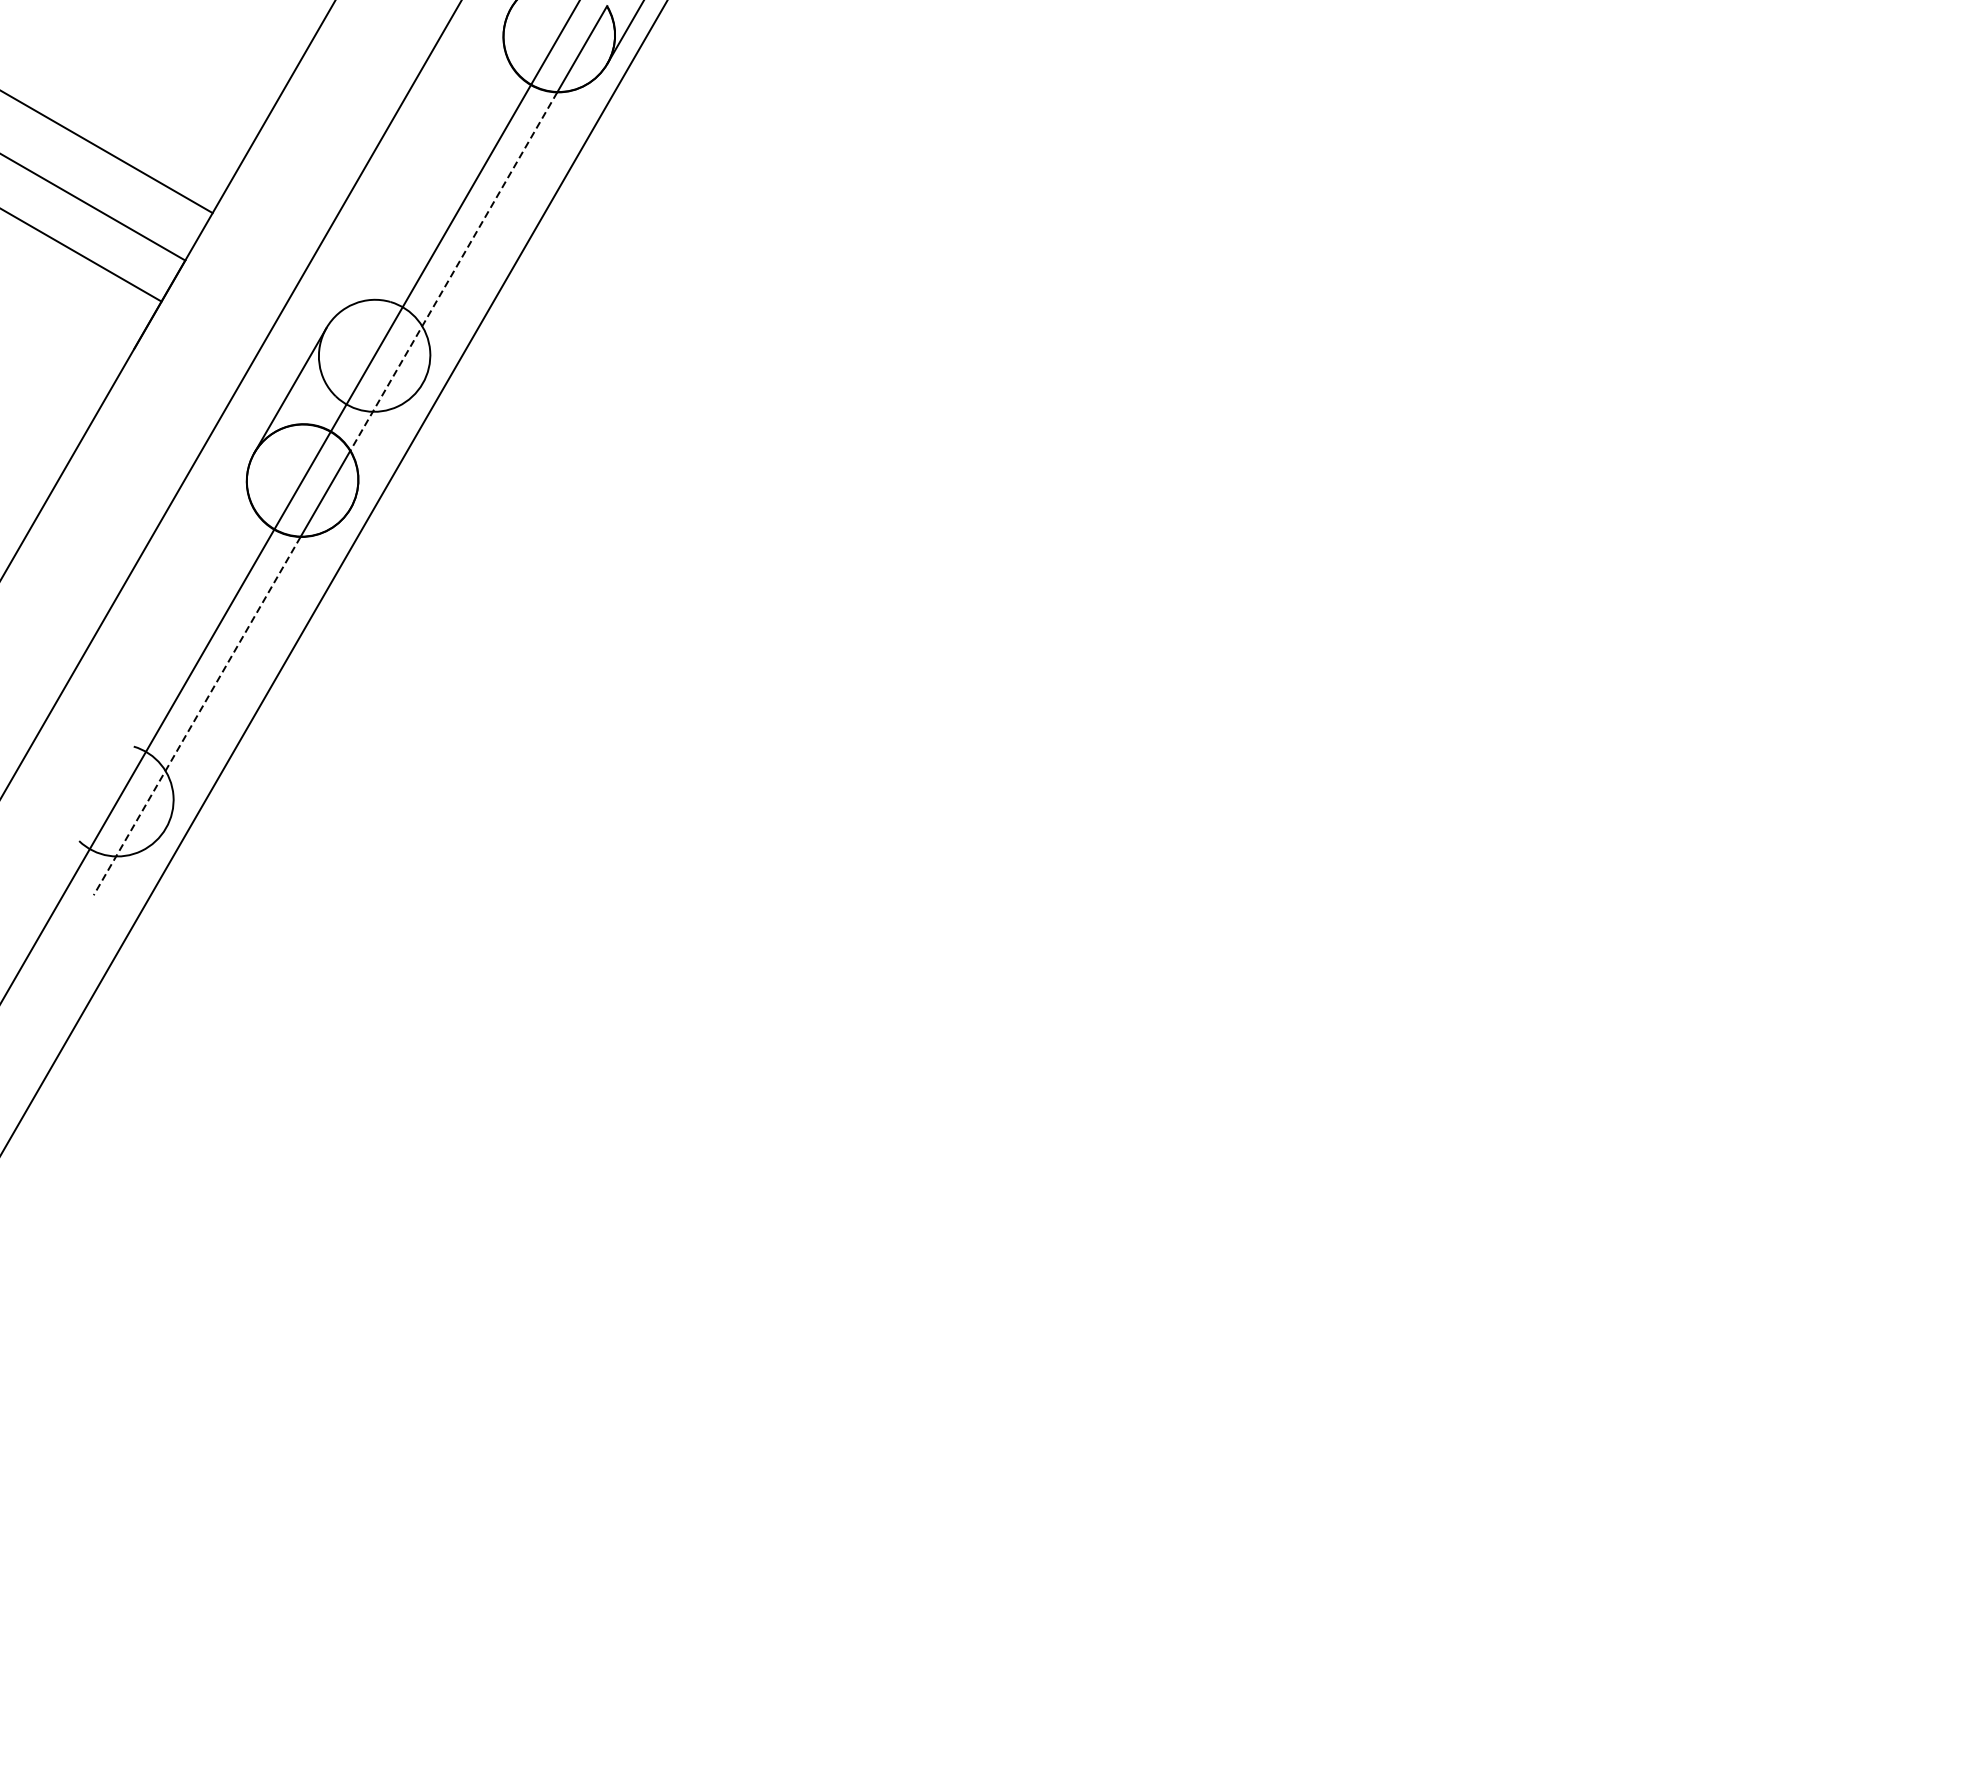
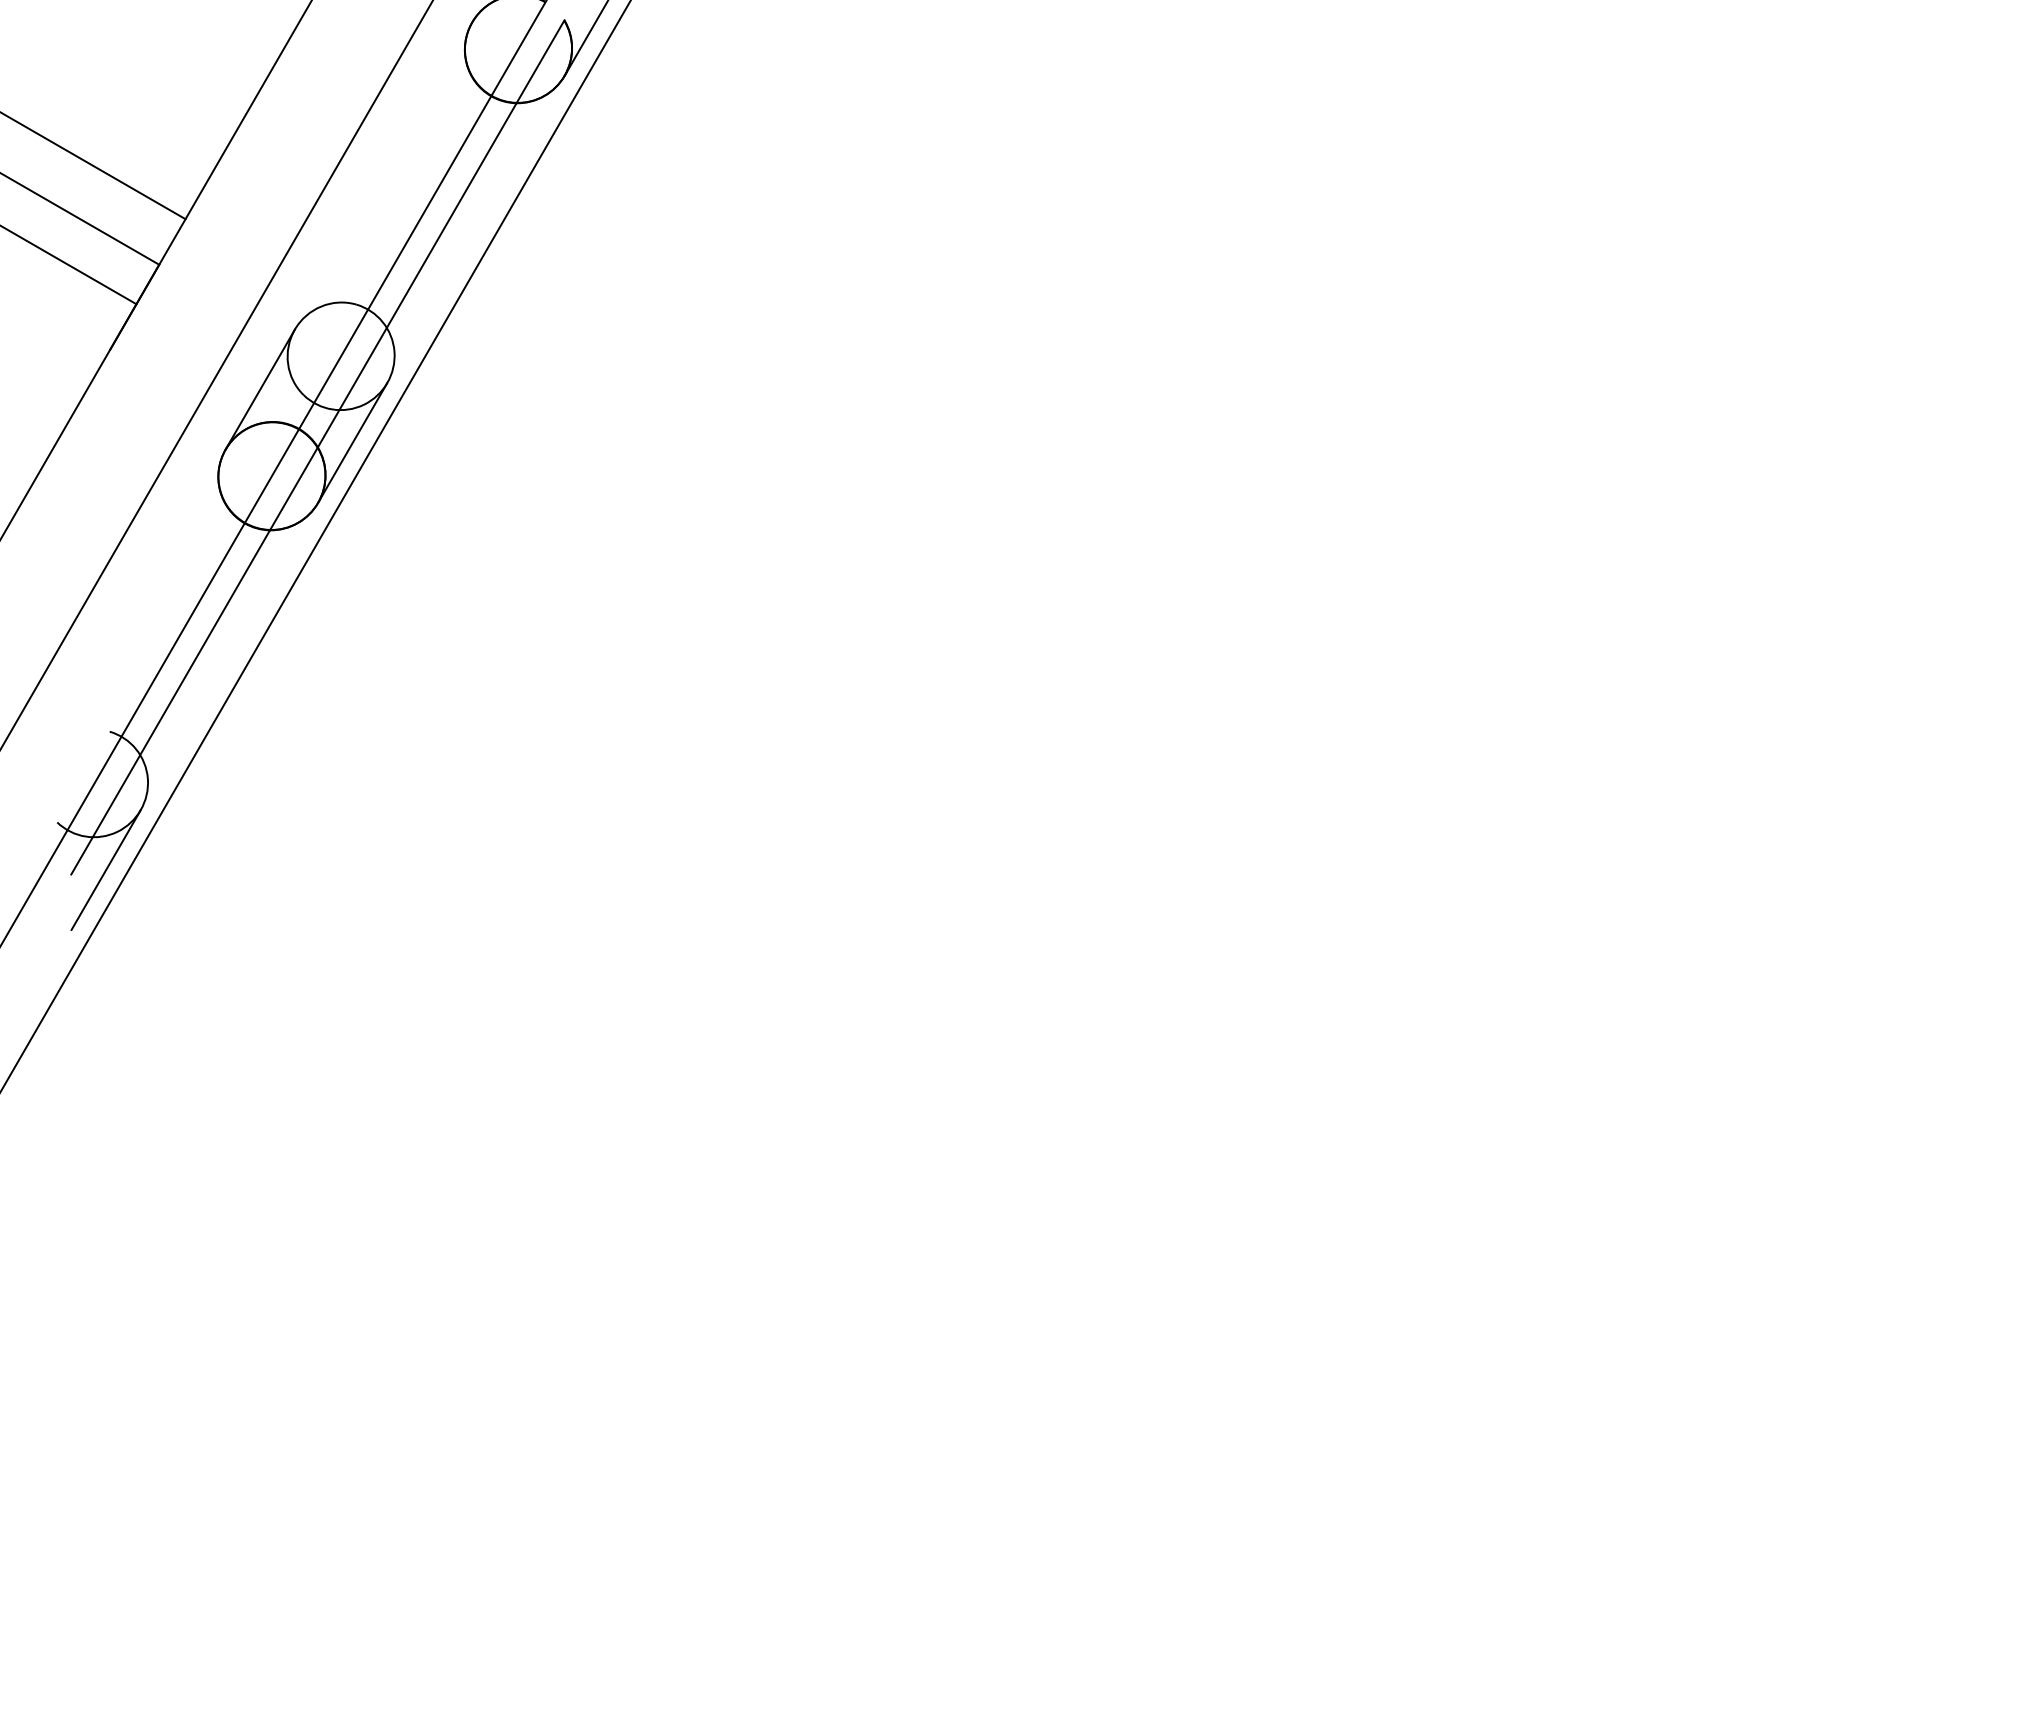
line: (454, 271) -> (417, 275), dashed -> solid
line: (386, 445) -> (352, 442), added
line: (197, 716) -> (170, 702), dashed -> solid
line: (129, 890) -> (105, 869), added

